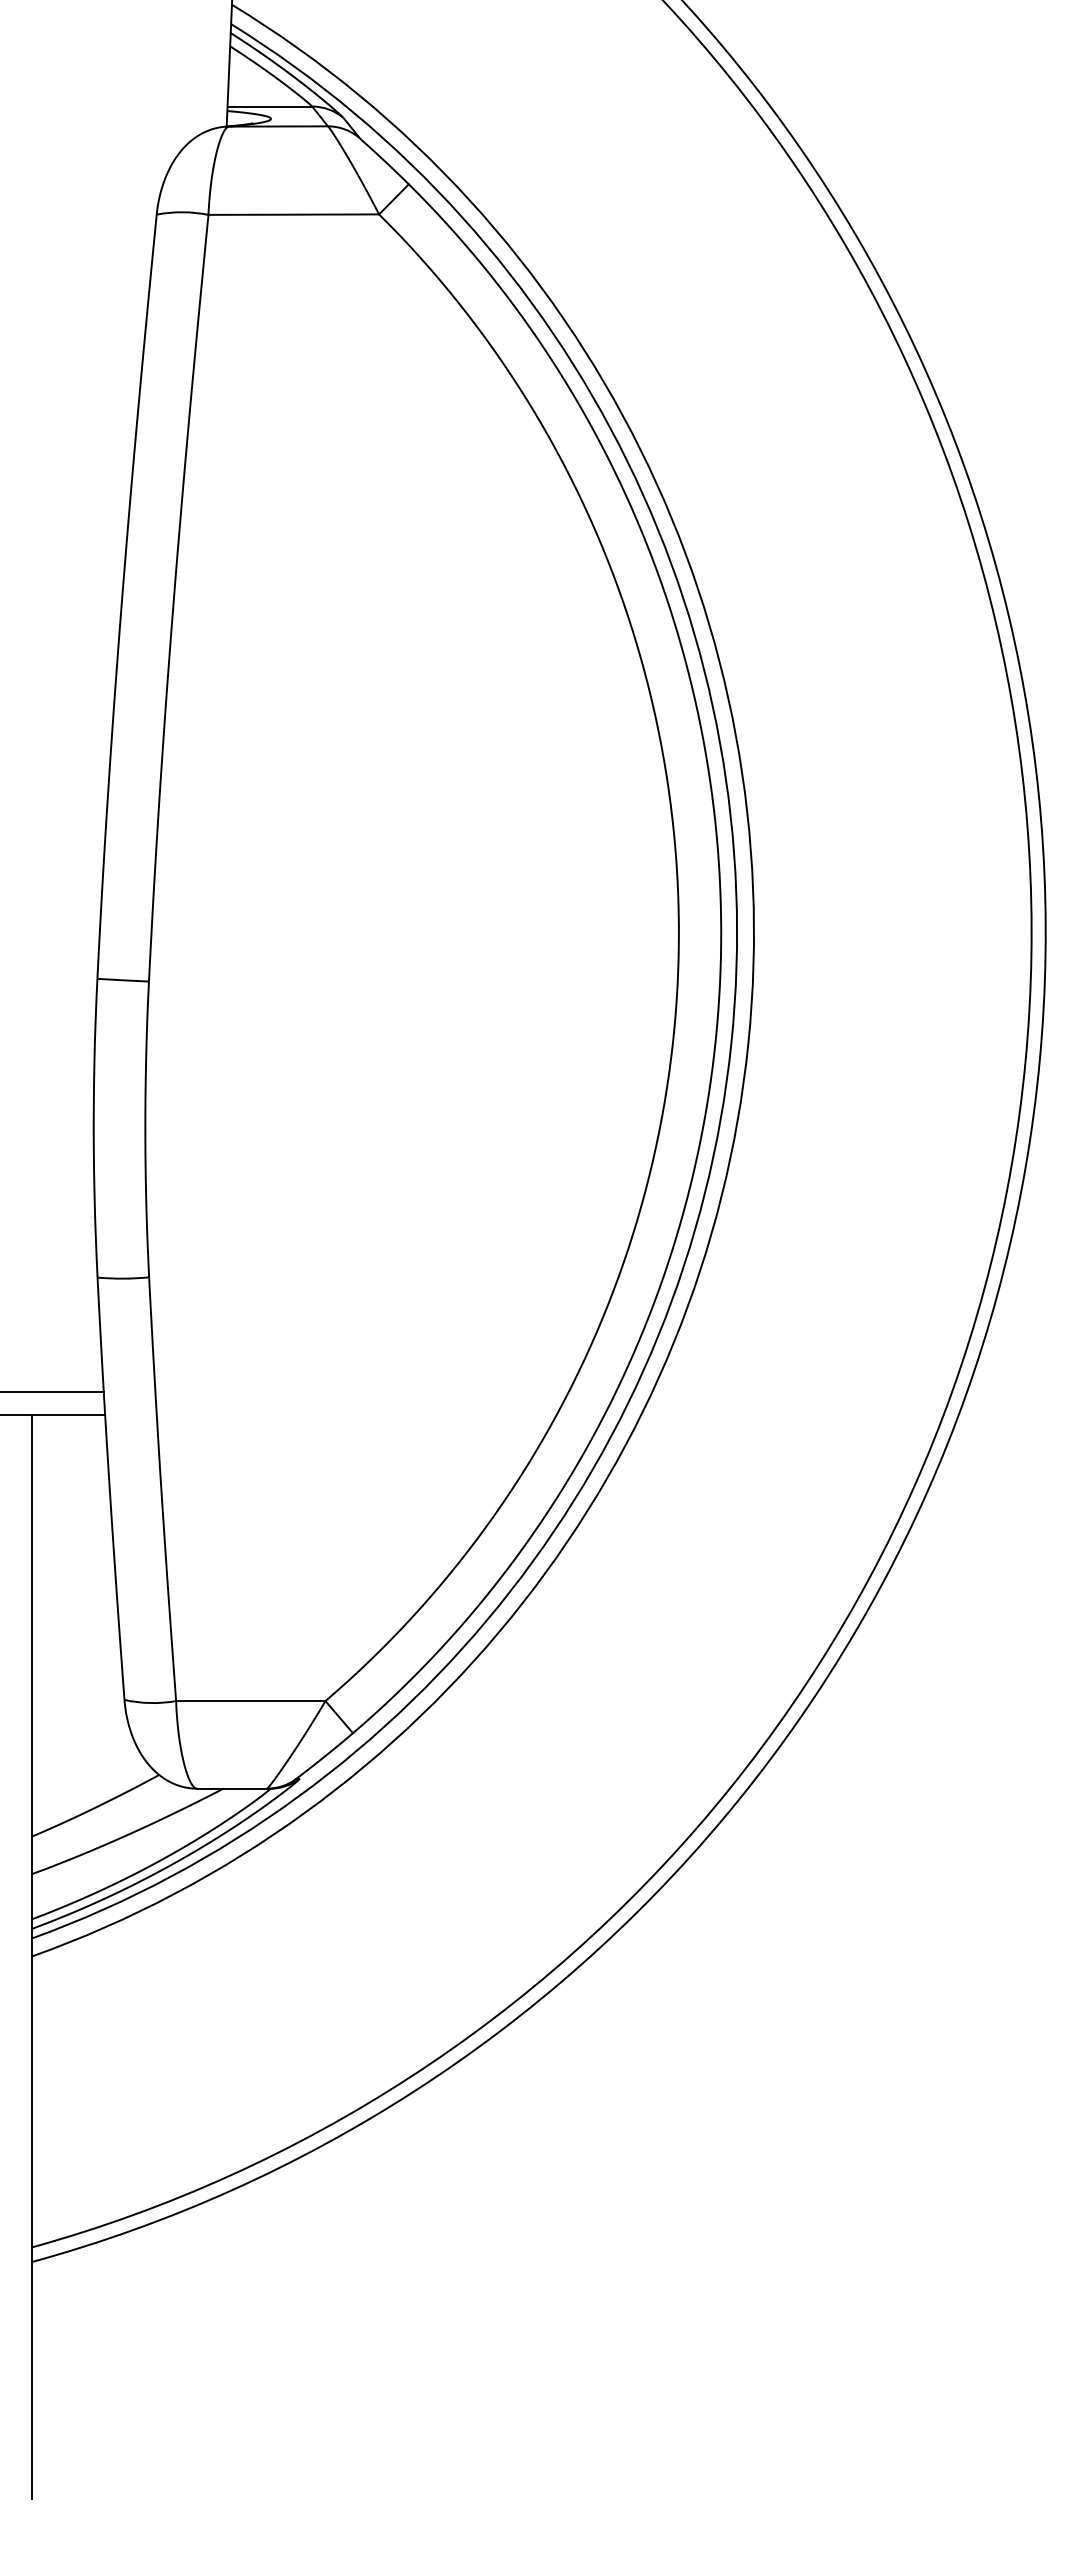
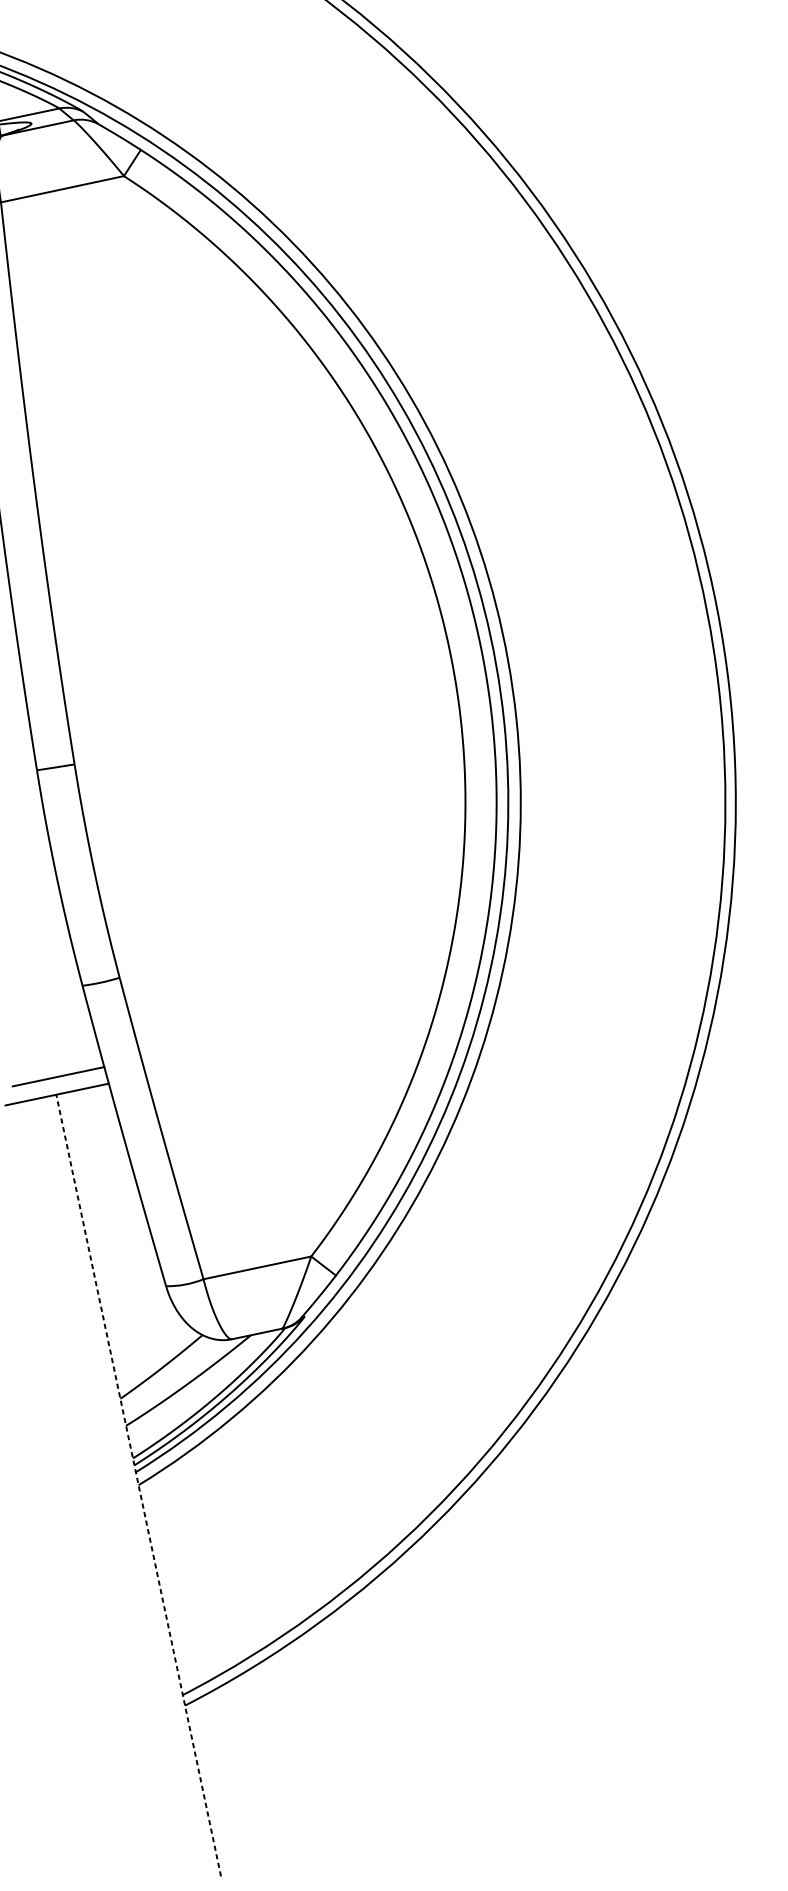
line: (32, 1956) -> (138, 1485), solid -> dashed

